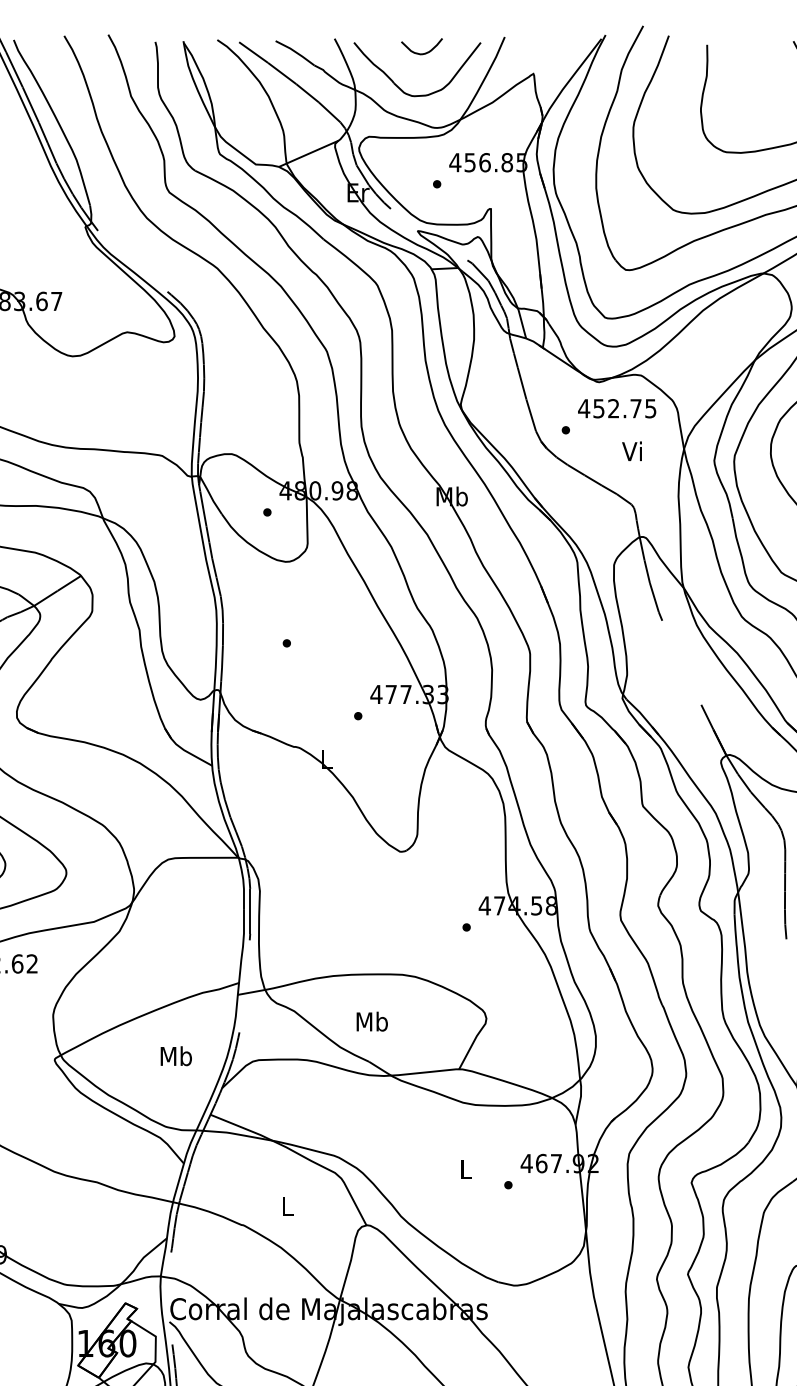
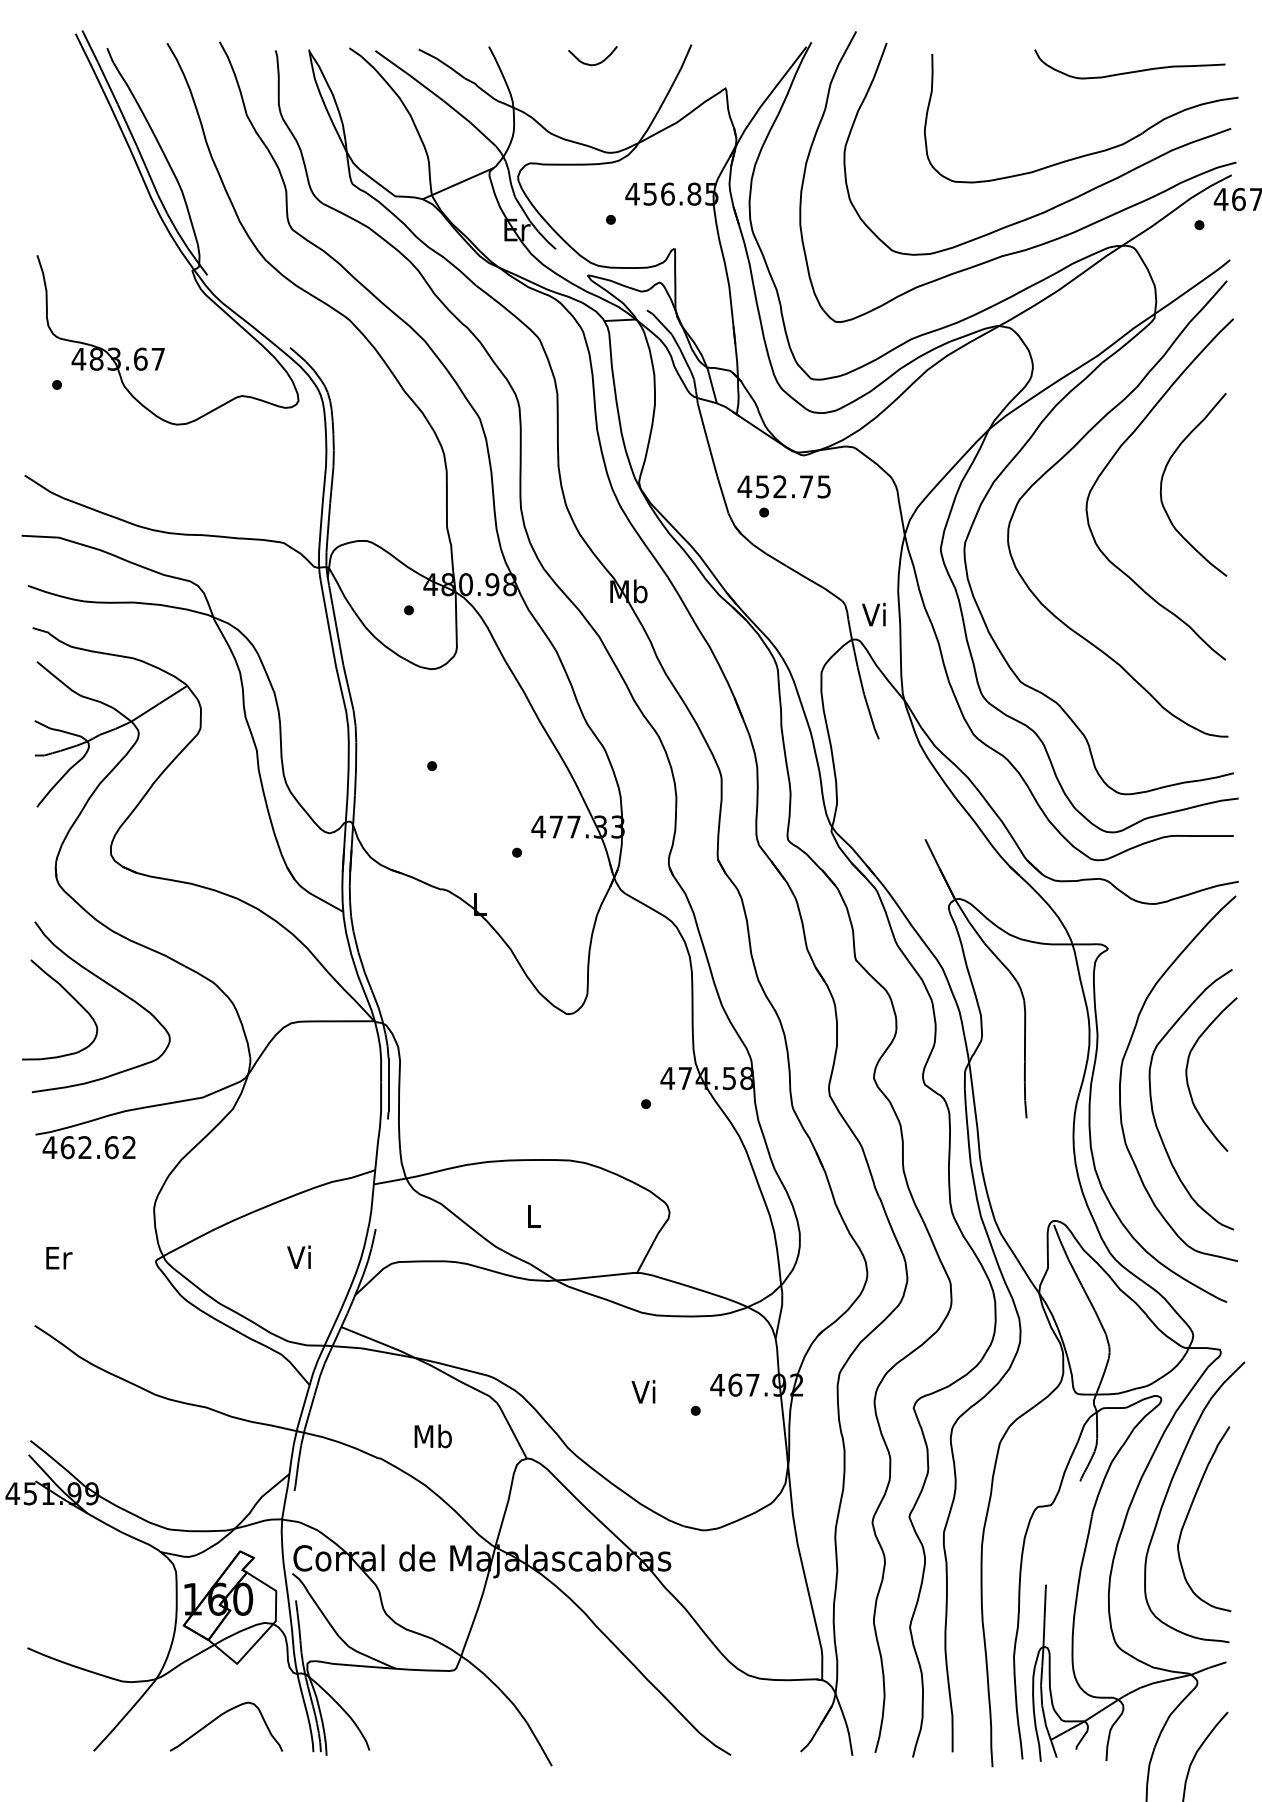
part: (398, 86) -> (565, 103), removed
text: (616, 408) -> (783, 486), moved
text: (631, 451) -> (873, 614), moved
text: (372, 1021) -> (533, 1216), Mb -> L
text: (176, 1056) -> (300, 1257), Mb -> Vi
text: (464, 1168) -> (643, 1391), L -> Vi
text: (287, 1206) -> (432, 1436), L -> Mb

